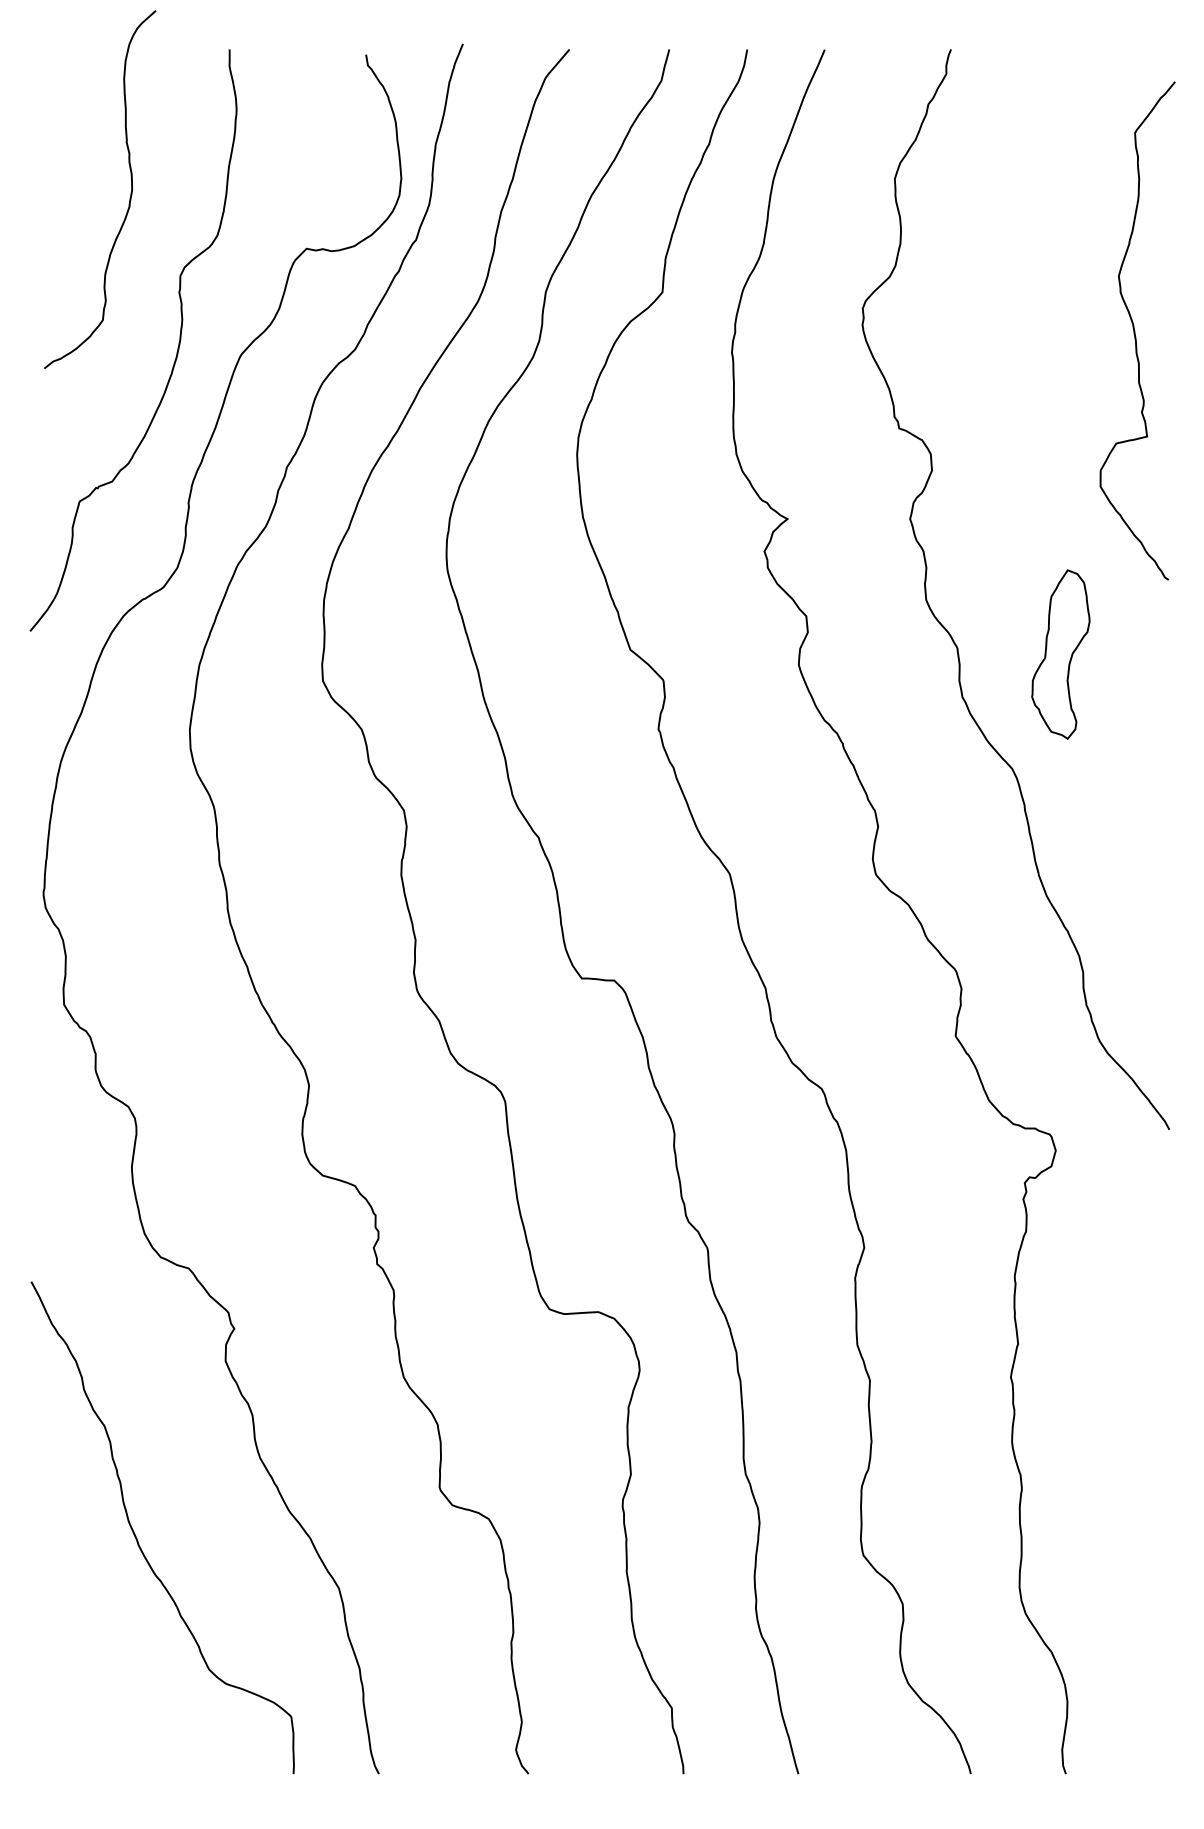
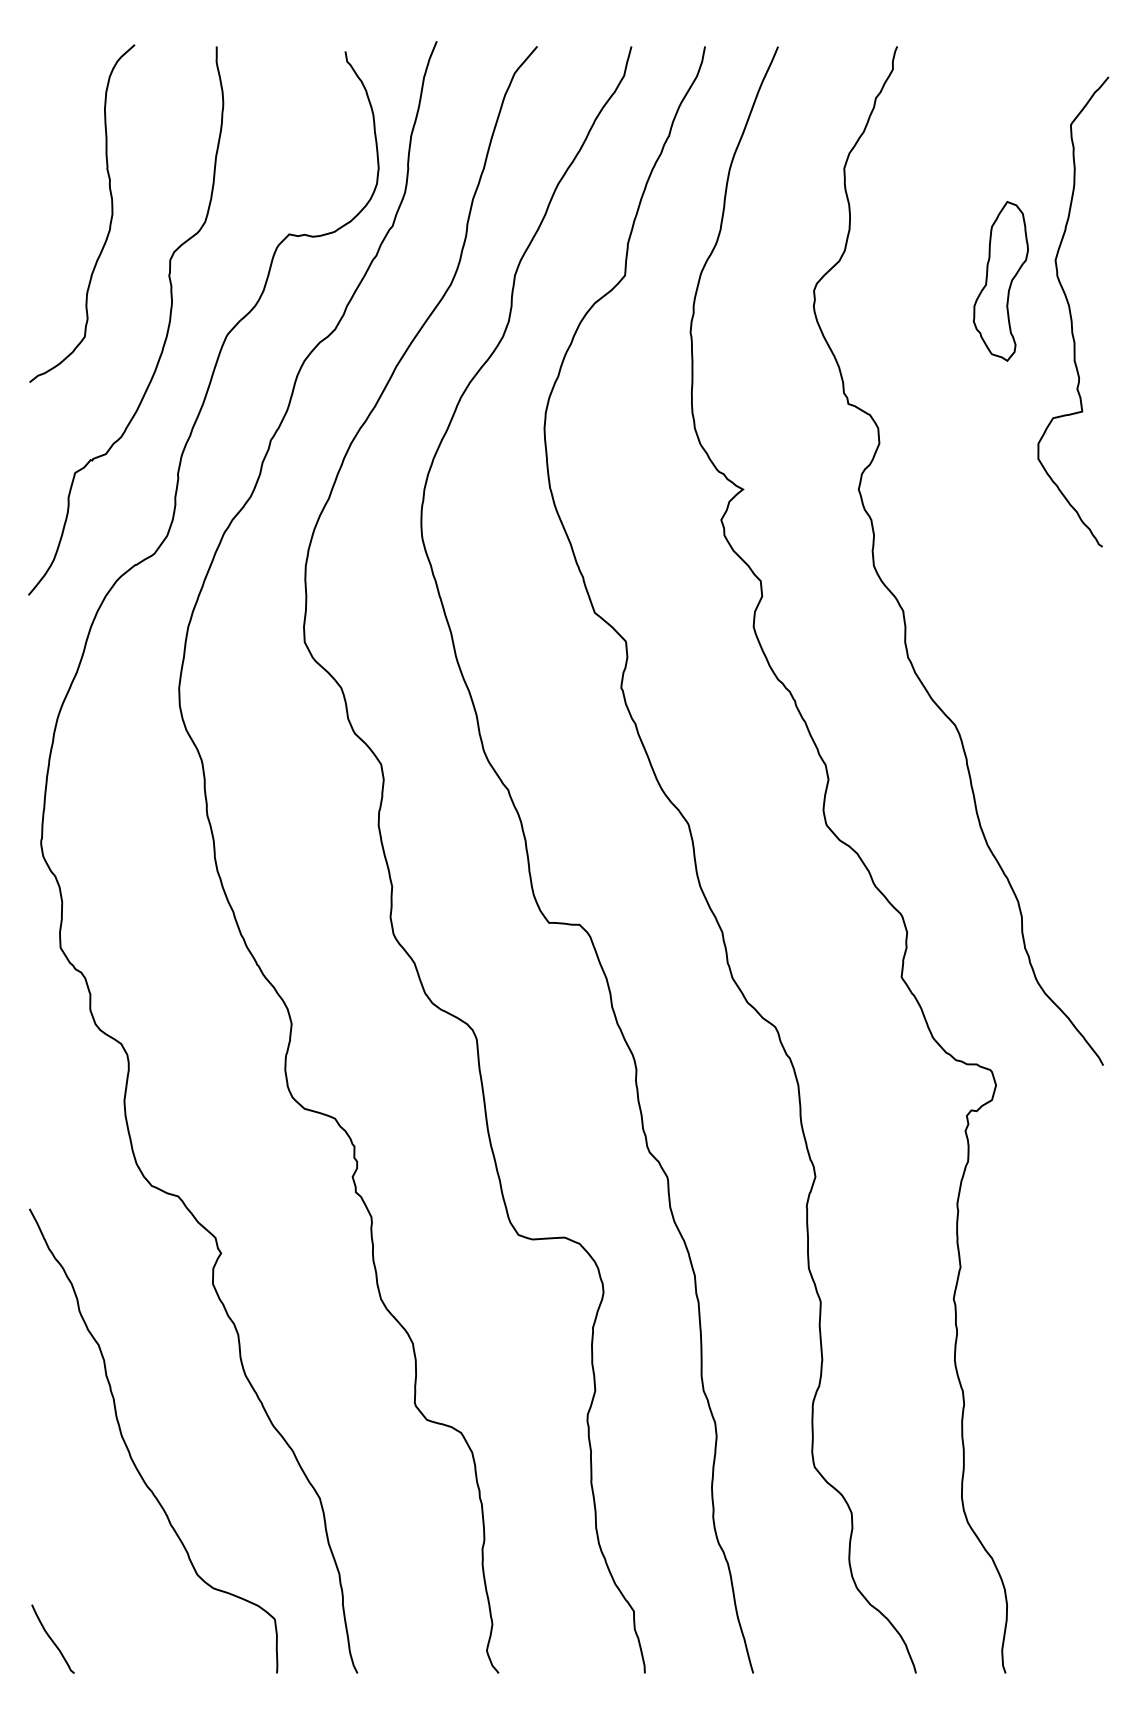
curve: (129, 197) -> (109, 220), moved
part: (1060, 654) -> (1000, 281), moved
curve: (55, 1737) -> (52, 1638), added

